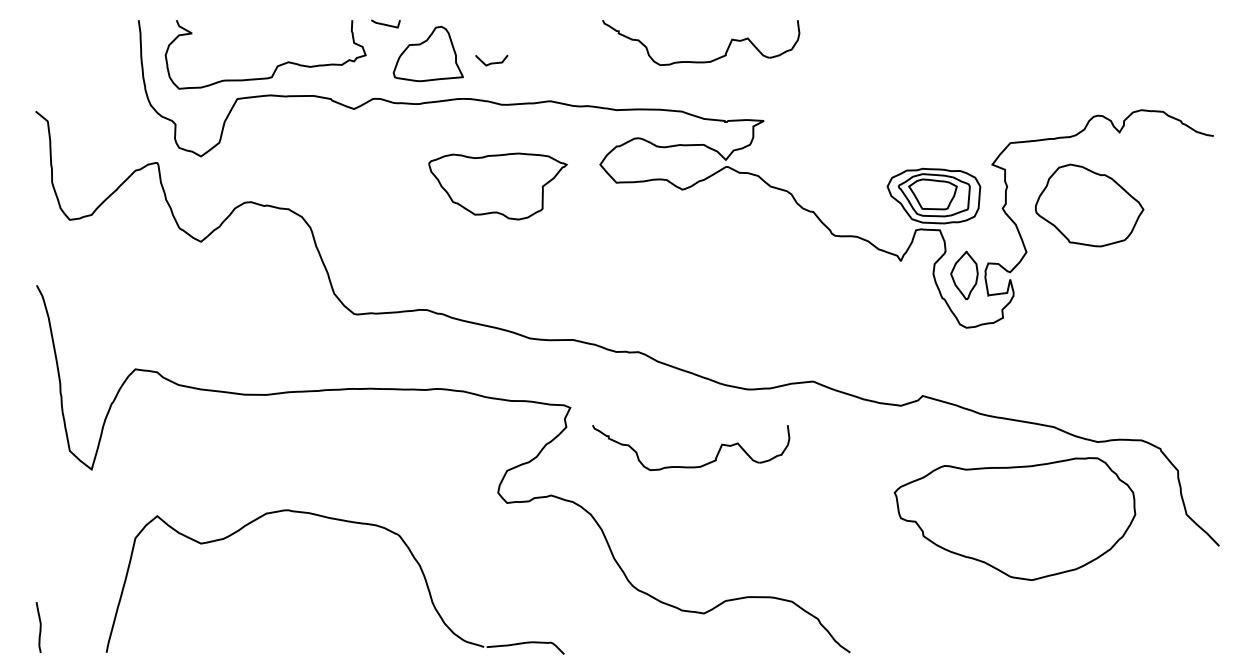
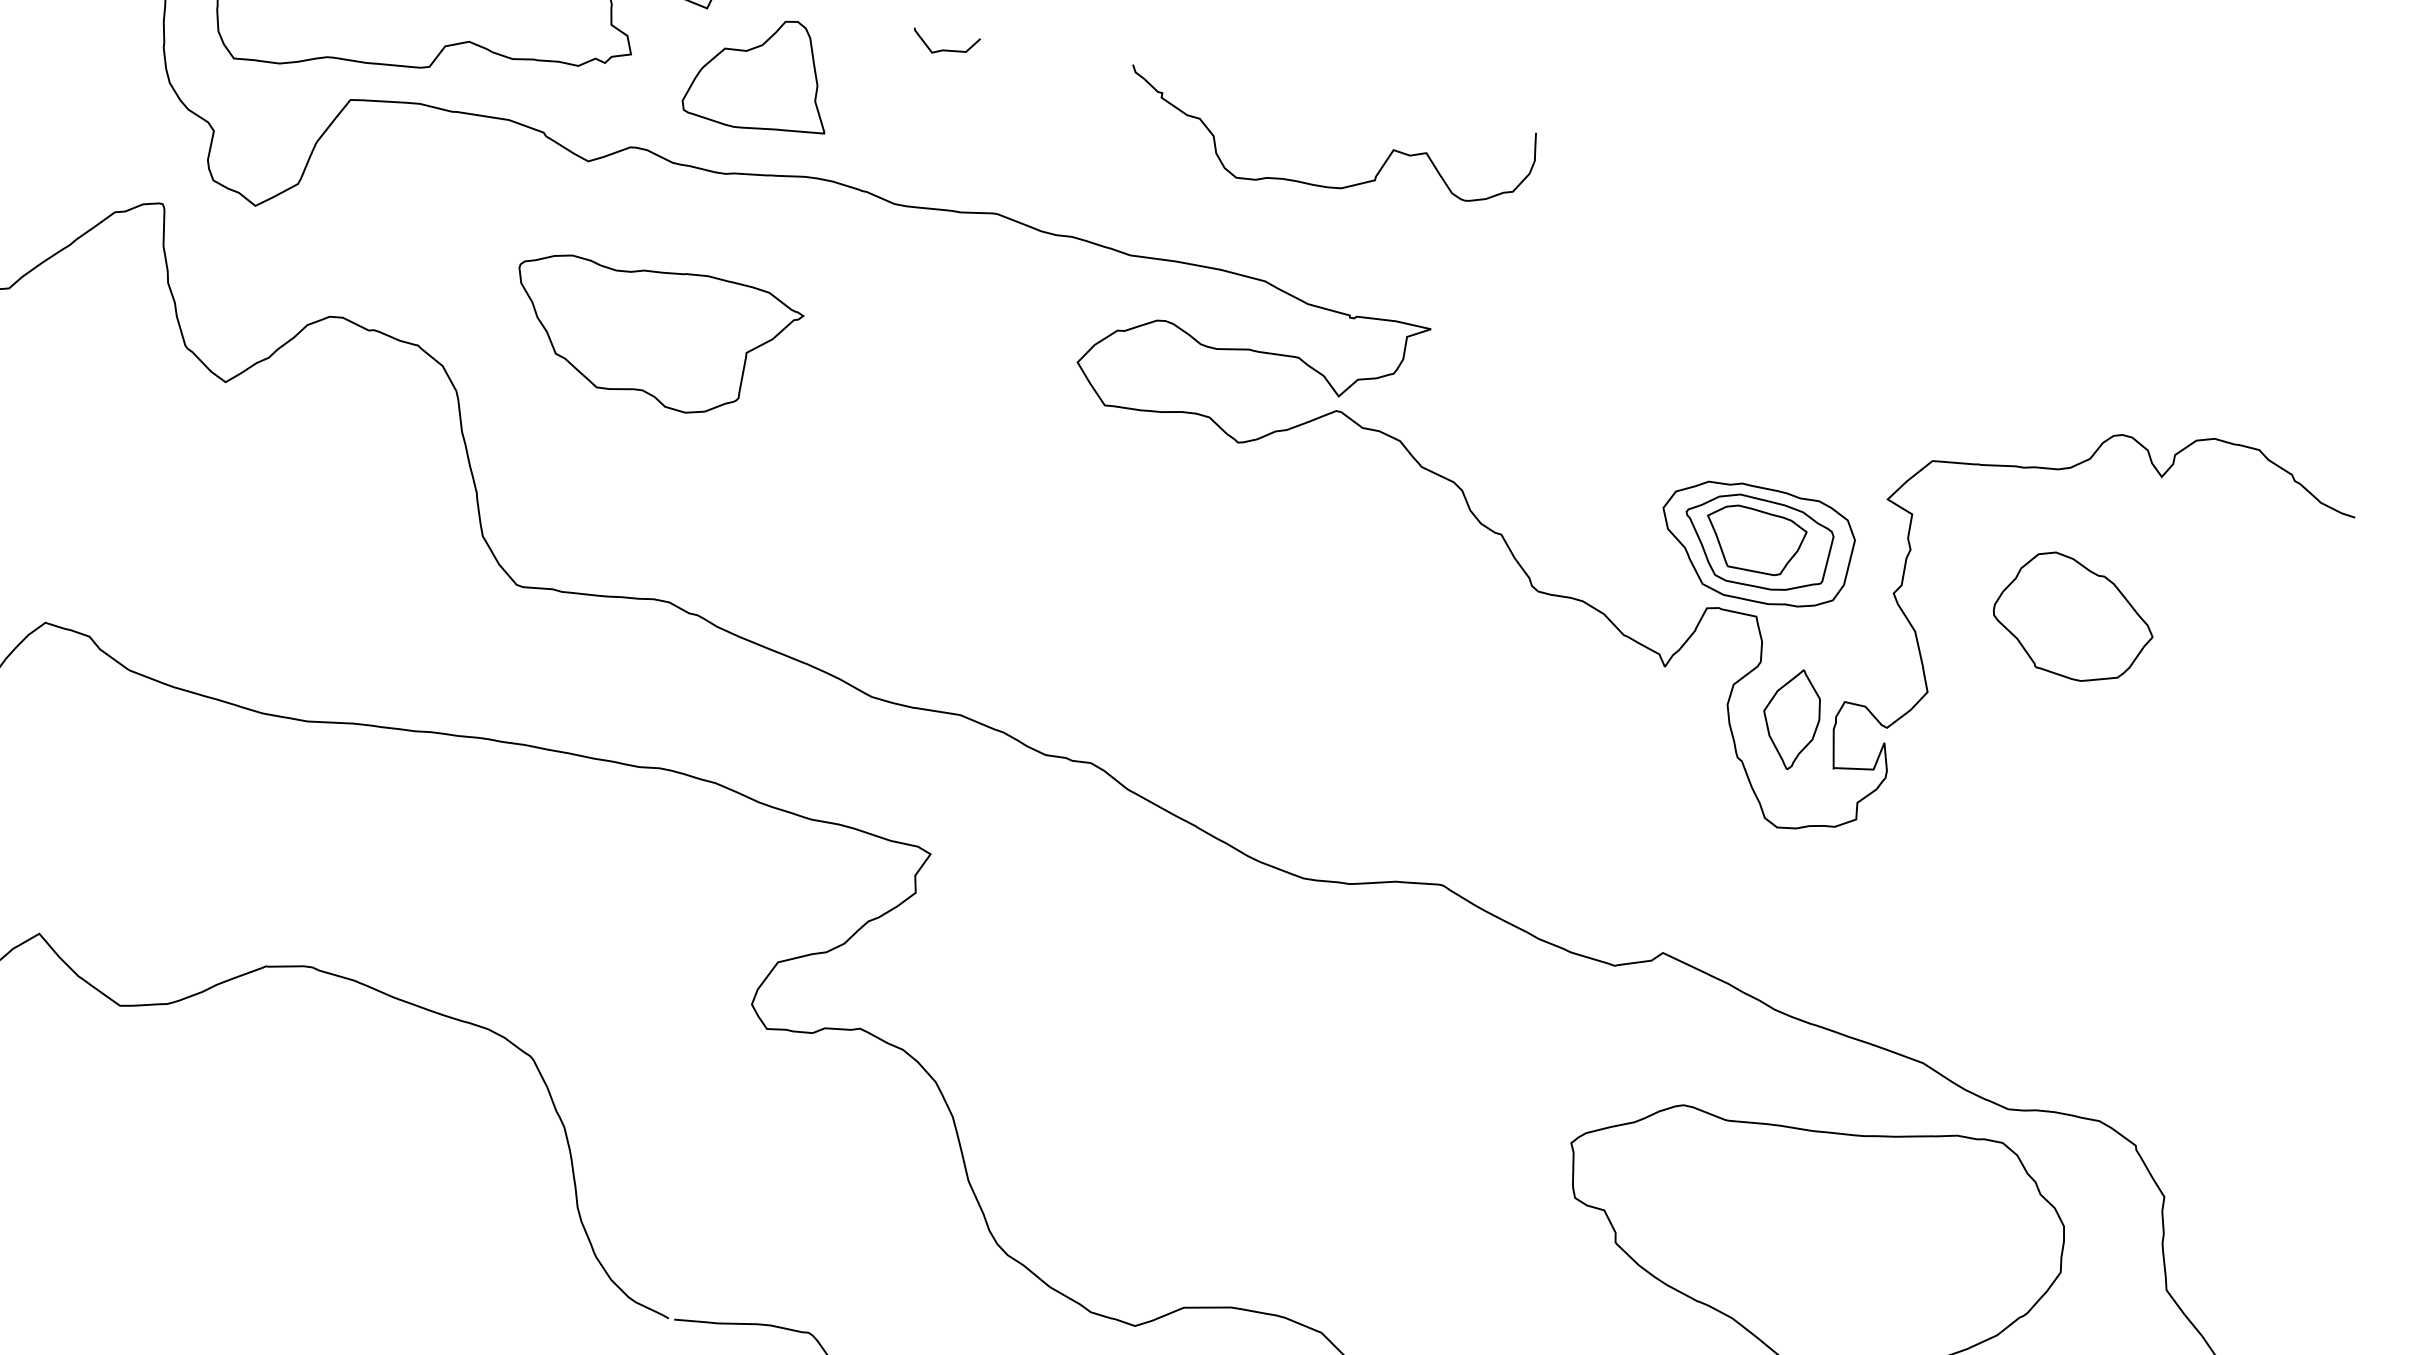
curve: (491, 62) -> (944, 48), moved
part: (497, 186) -> (652, 336), moved
part: (1089, 205) -> (2074, 617), size x0.71
part: (691, 466) -> (1160, 1017), removed

